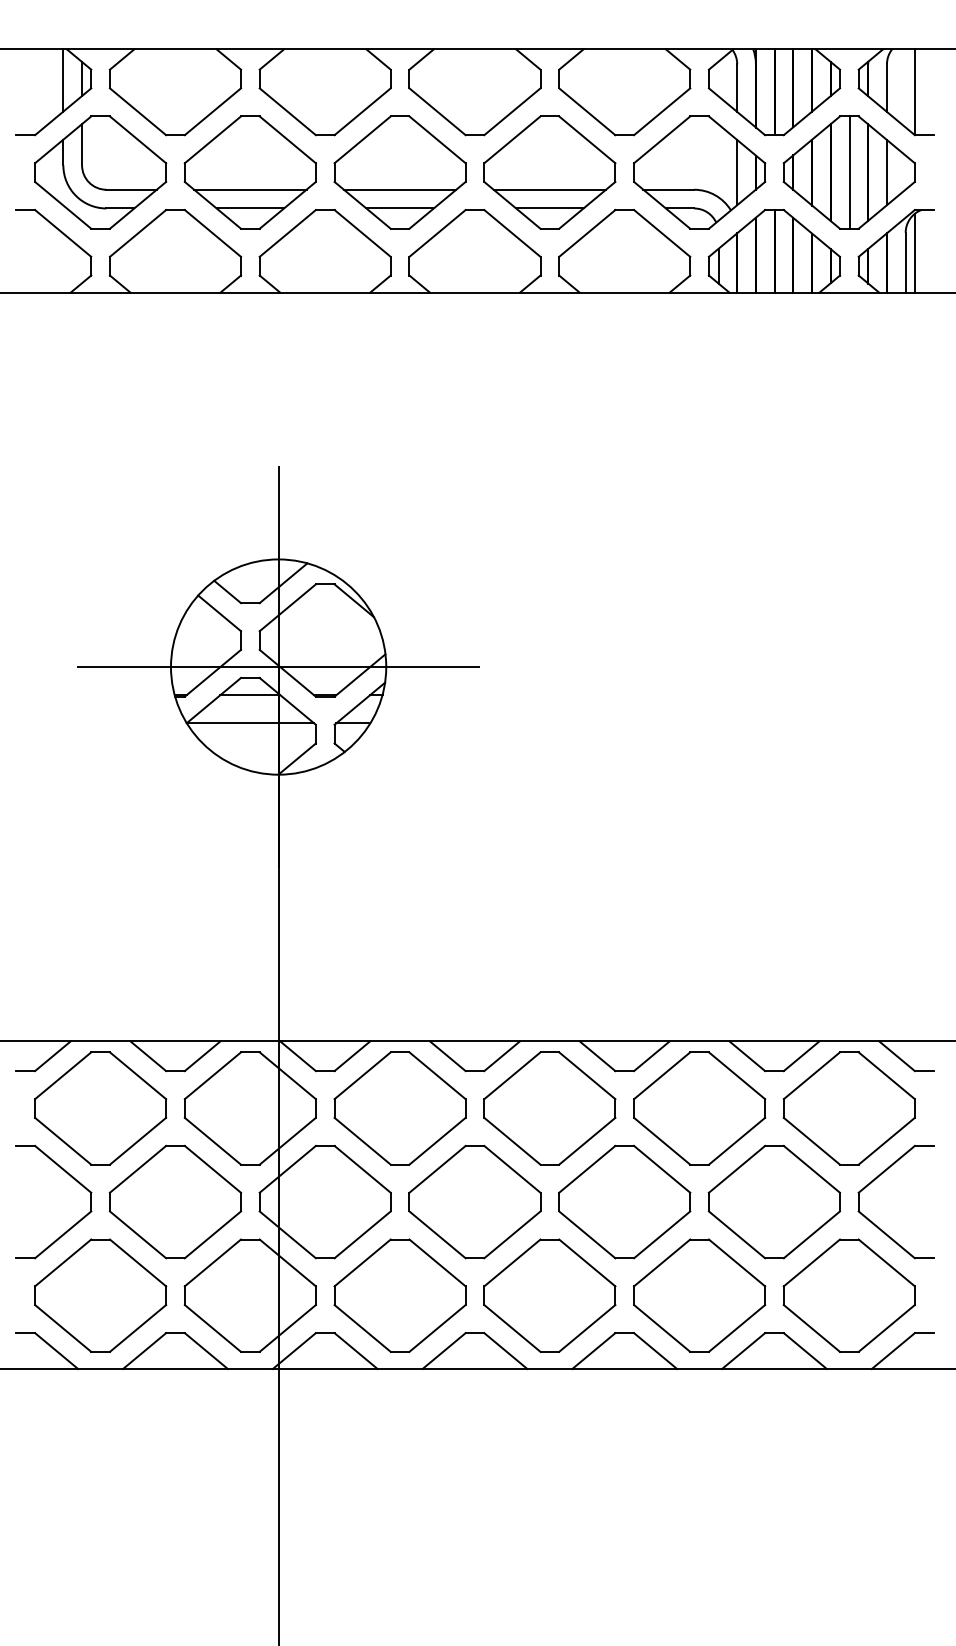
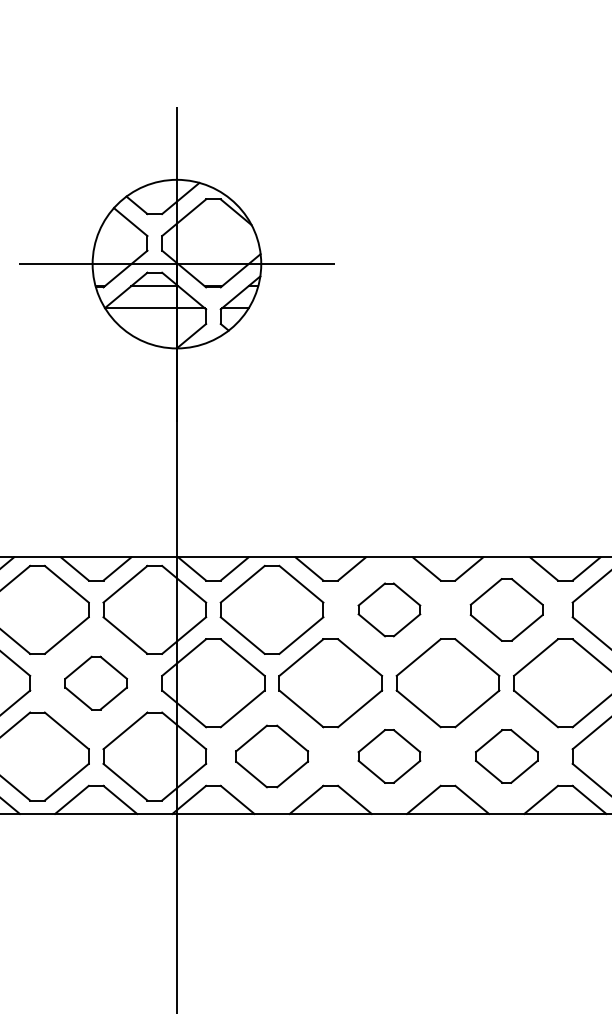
part: (549, 1108) -> (389, 609), size x0.6
part: (699, 1108) -> (506, 609), size x0.7
part: (175, 1201) -> (96, 682), size x0.6
part: (399, 1295) -> (271, 756), size x0.7
part: (549, 1295) -> (389, 756), size x0.6
part: (699, 1295) -> (506, 756), size x0.6

